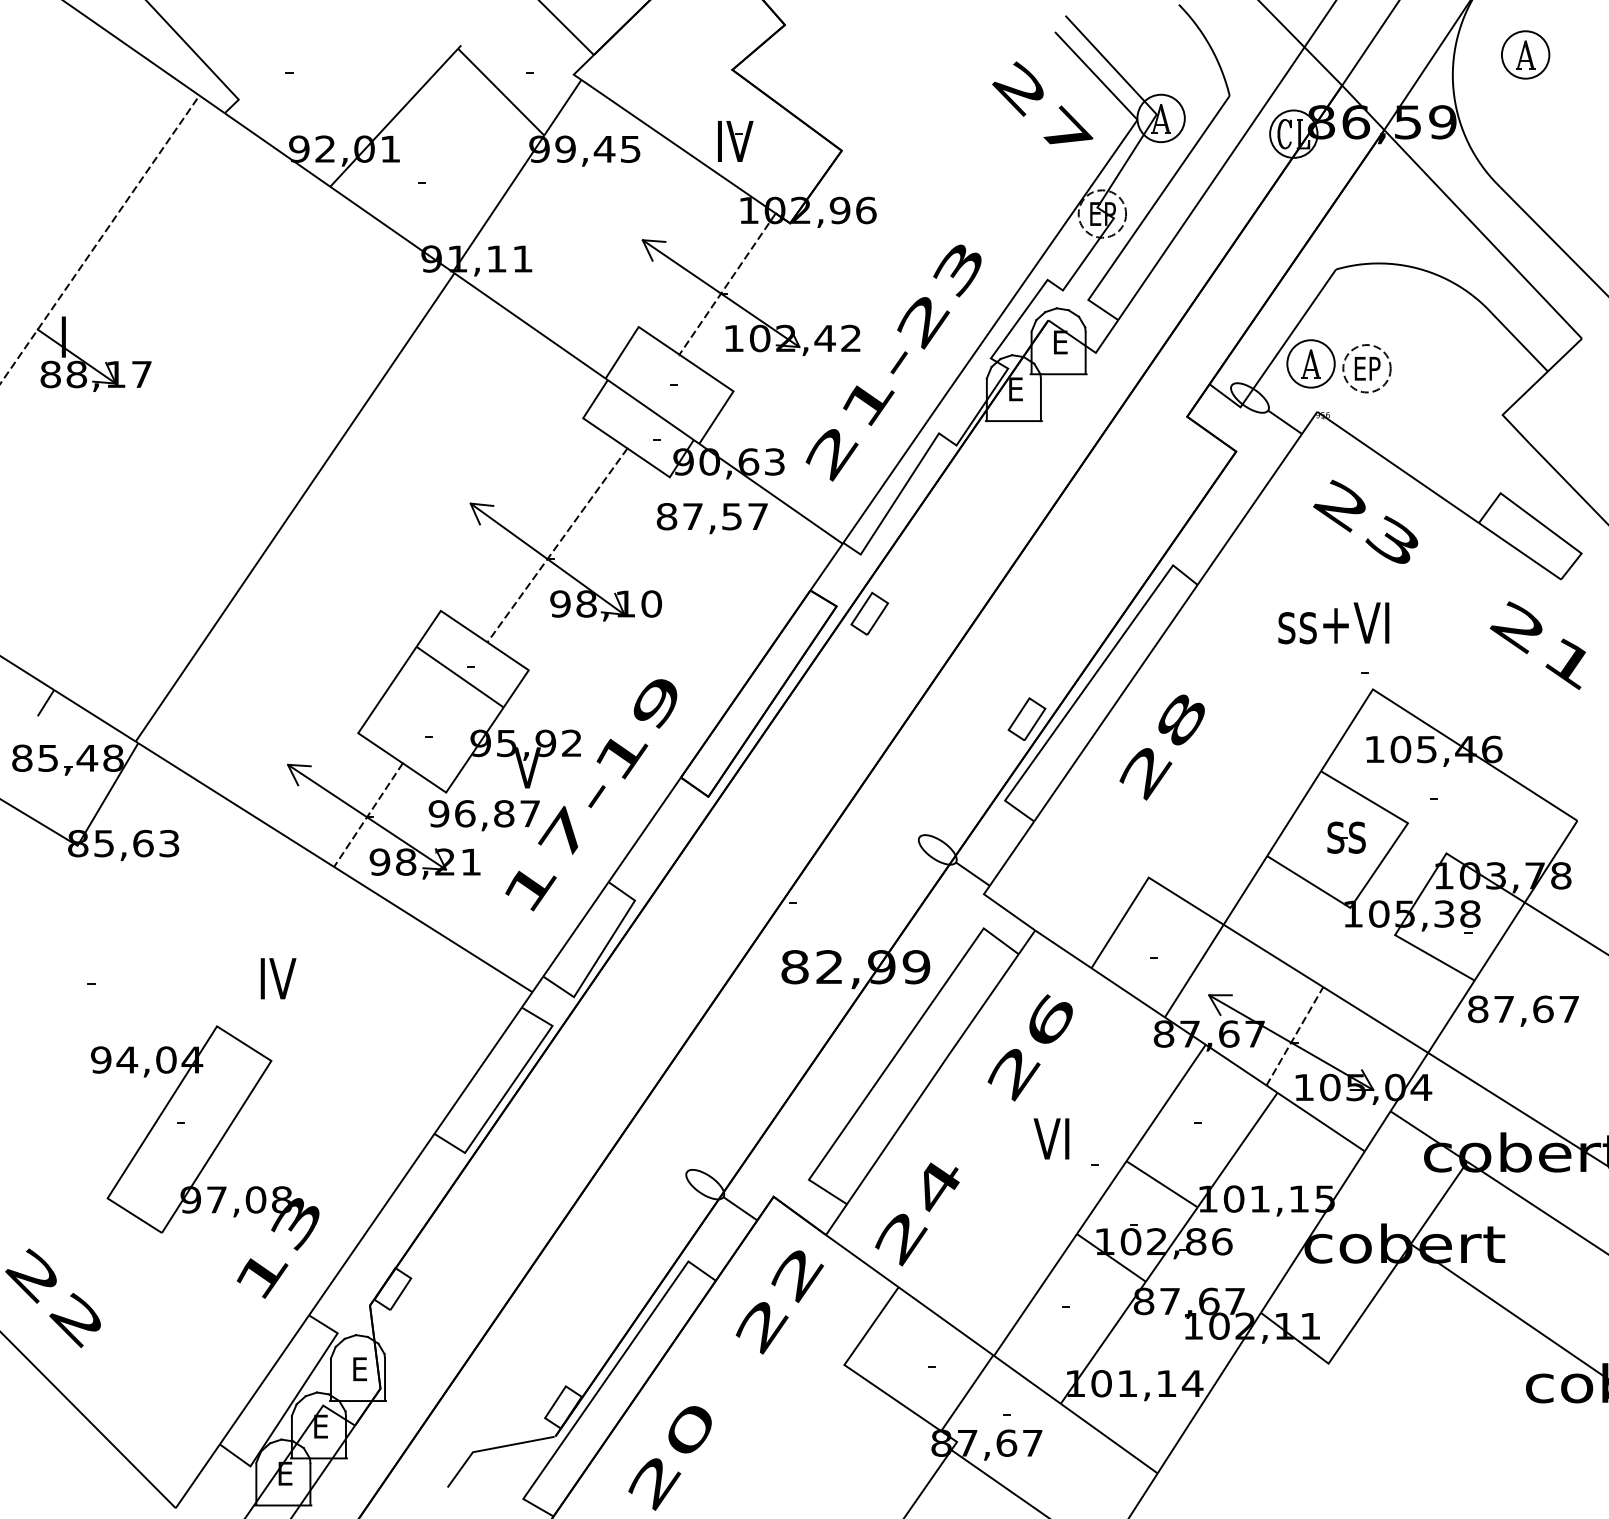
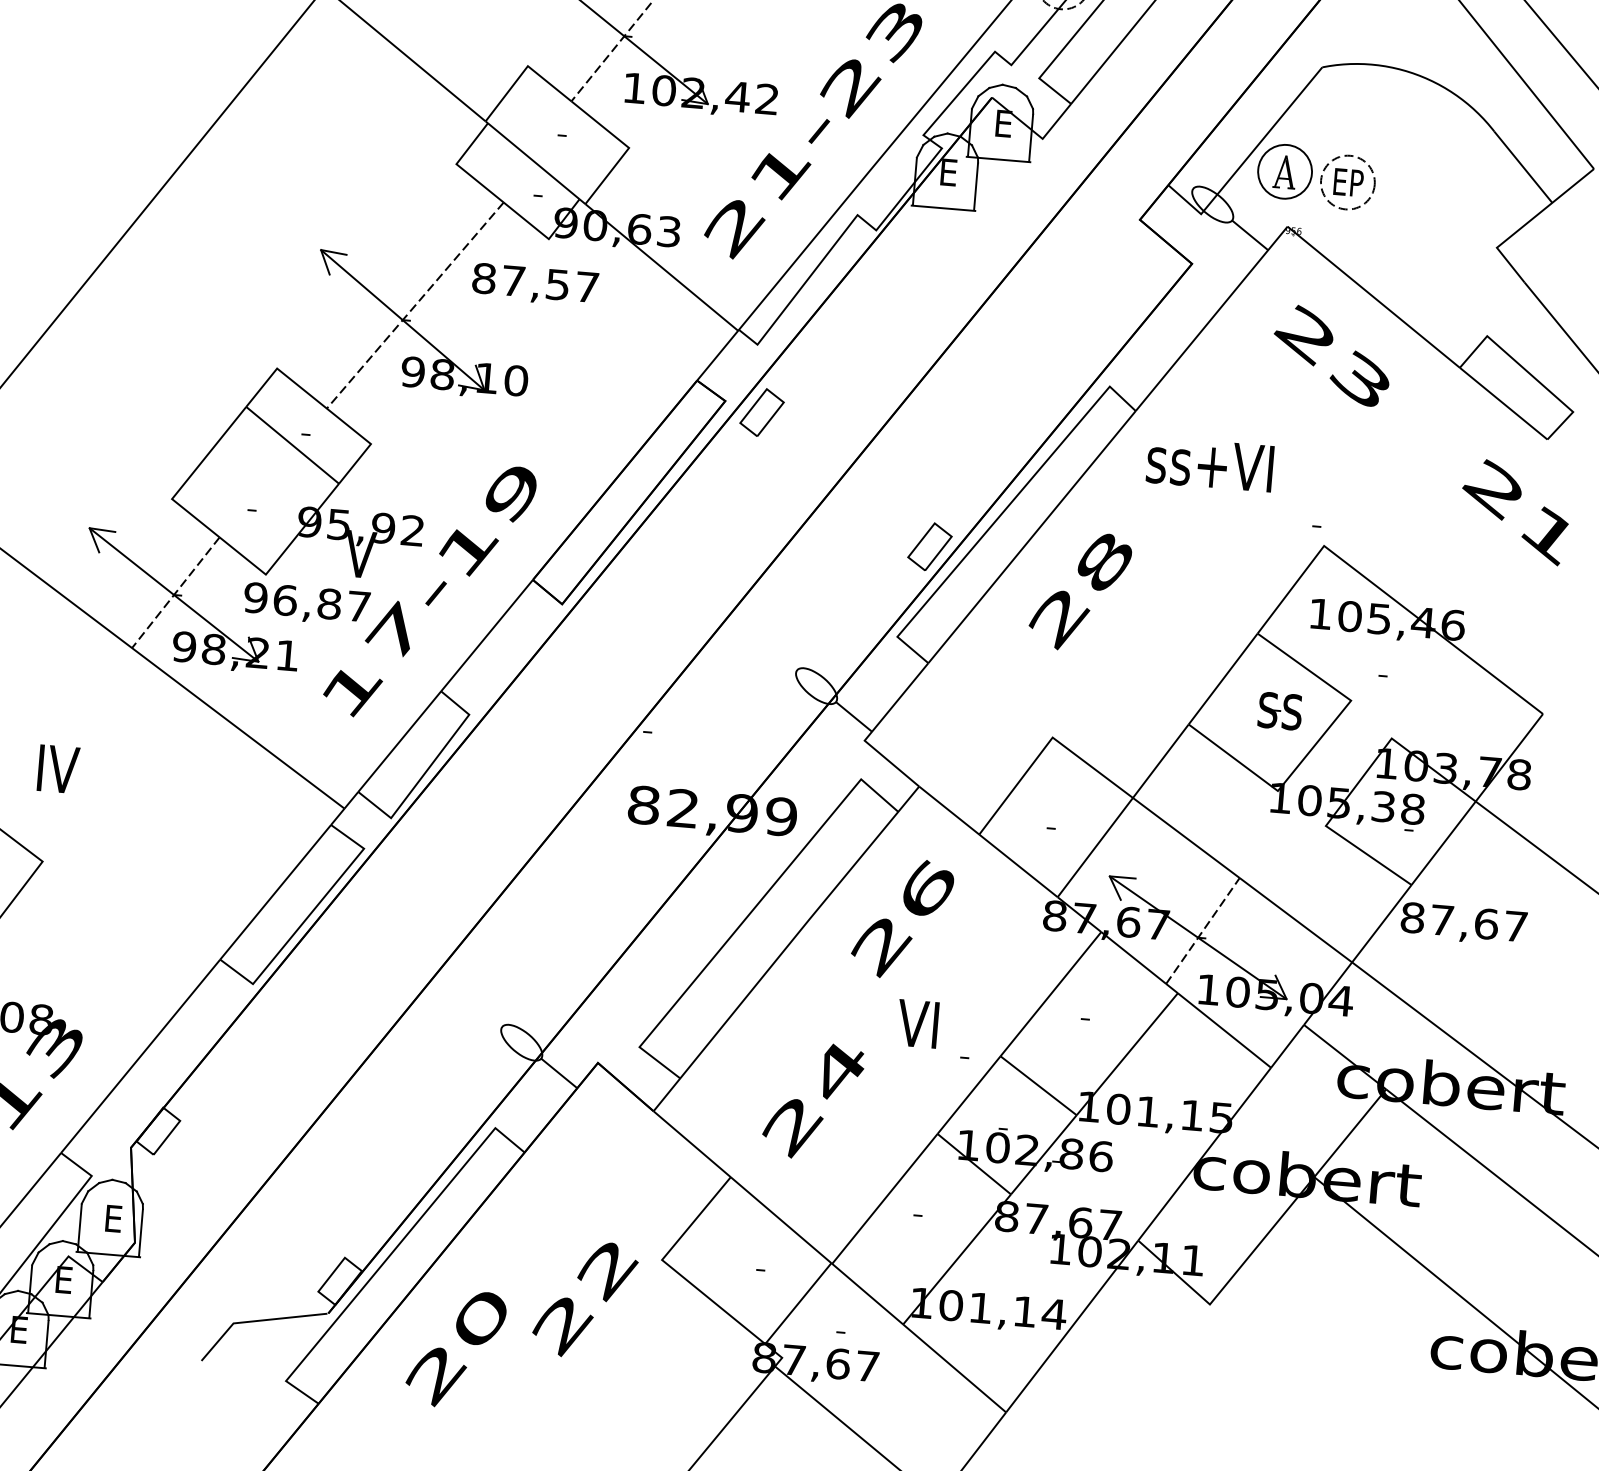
text: (711, 518) -> (534, 284), moved
text: (1333, 623) -> (1209, 464), moved
text: (917, 1214) -> (813, 1101), moved
text: (779, 1302) -> (584, 1299), moved

